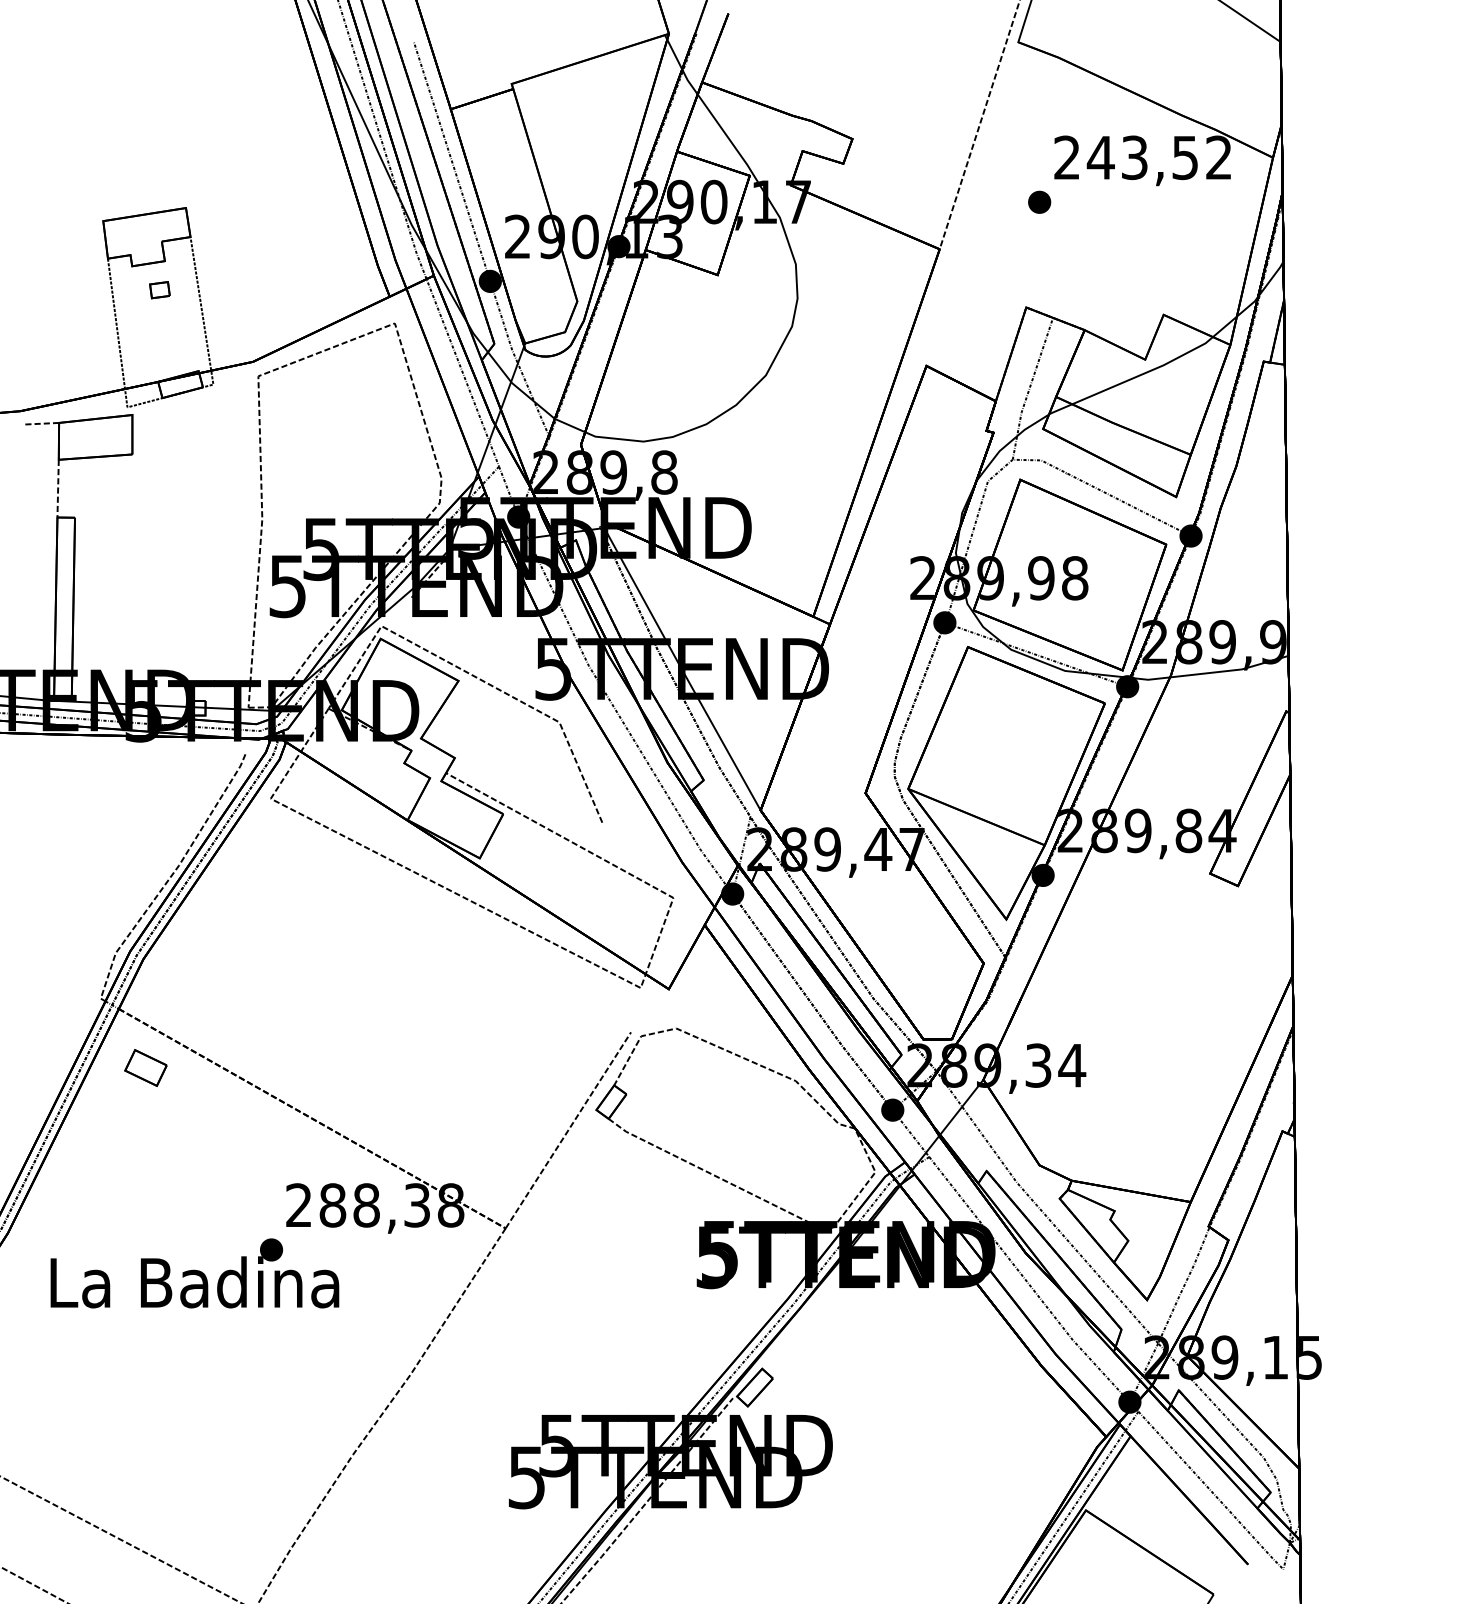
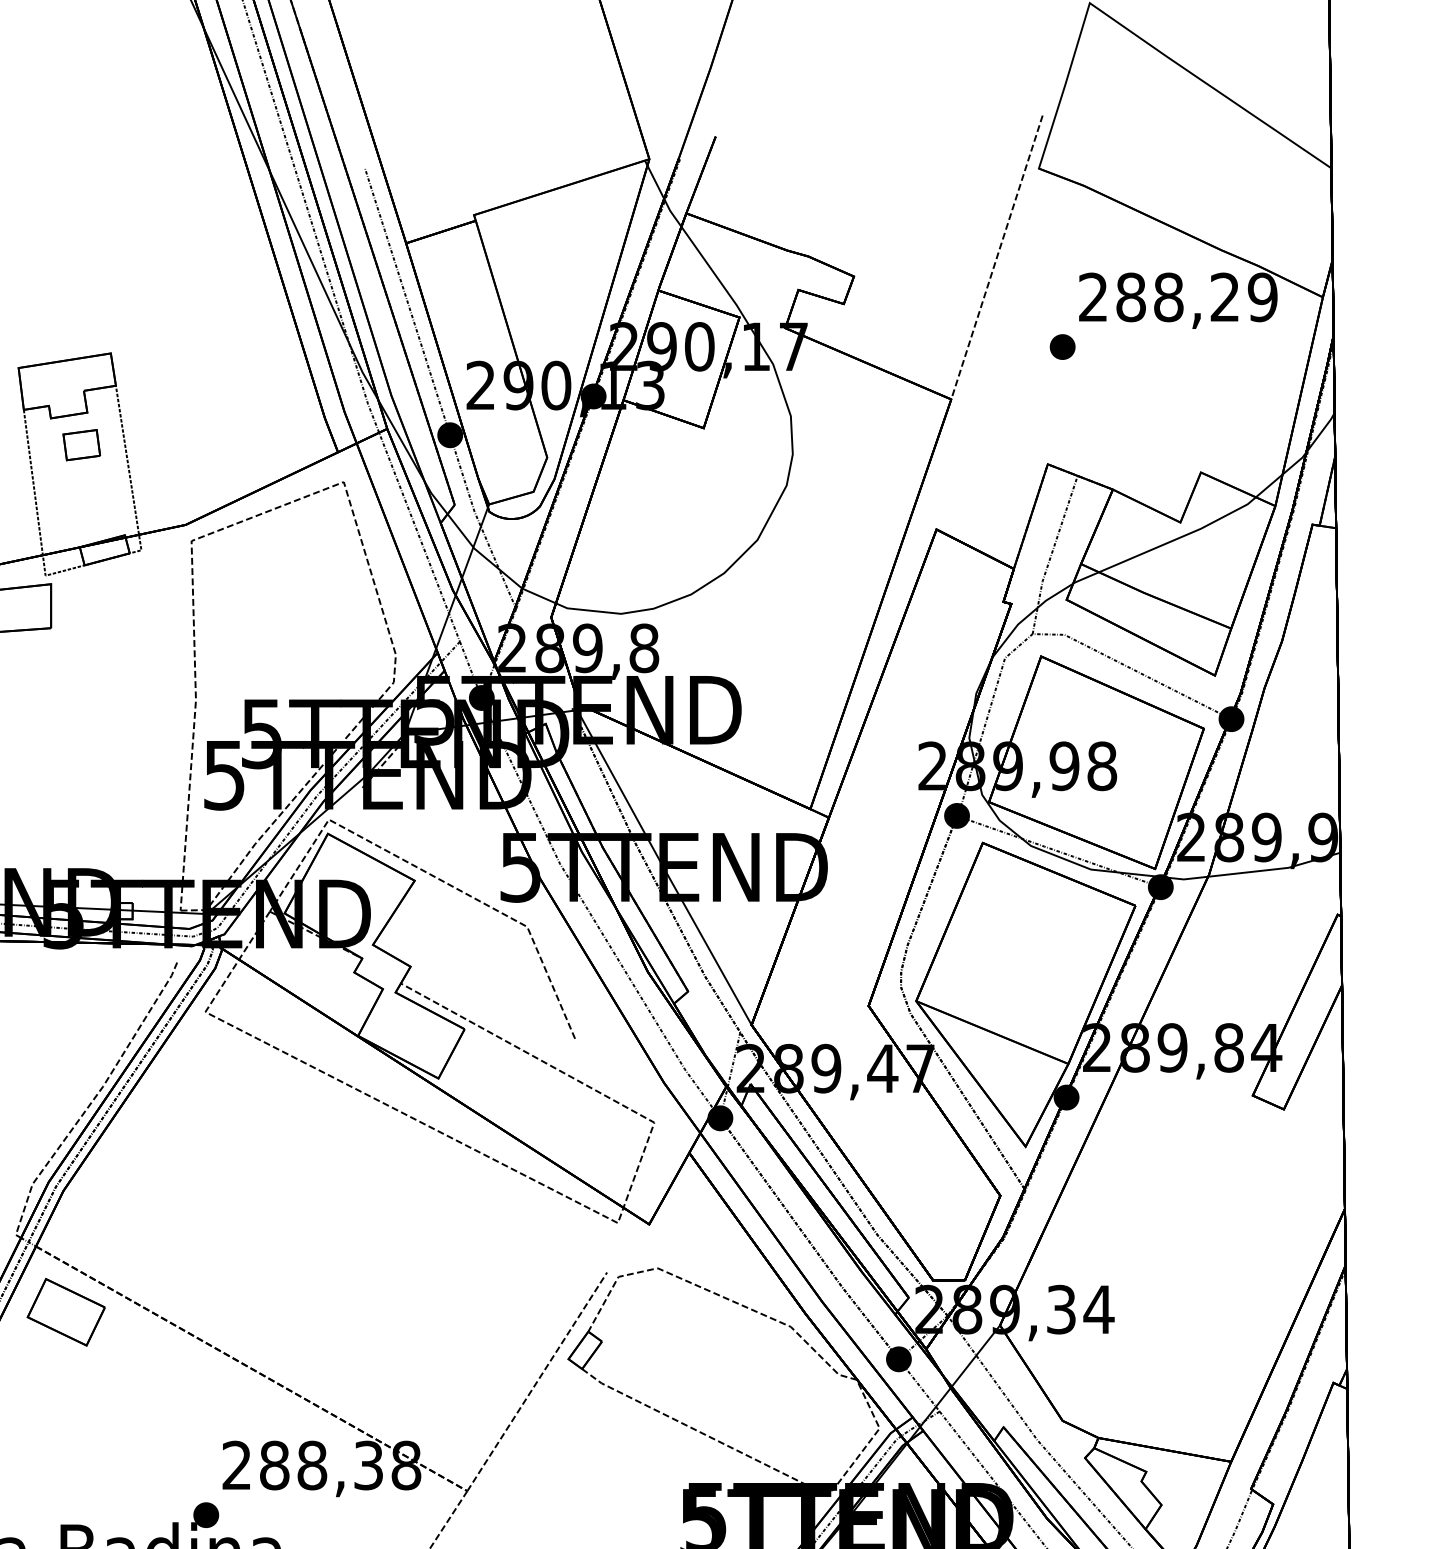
text: (1159, 157) -> (1196, 297), 243,52 -> 288,29
part: (159, 289) -> (81, 444), size x1.67
part: (145, 1067) -> (65, 1311), size x1.67

